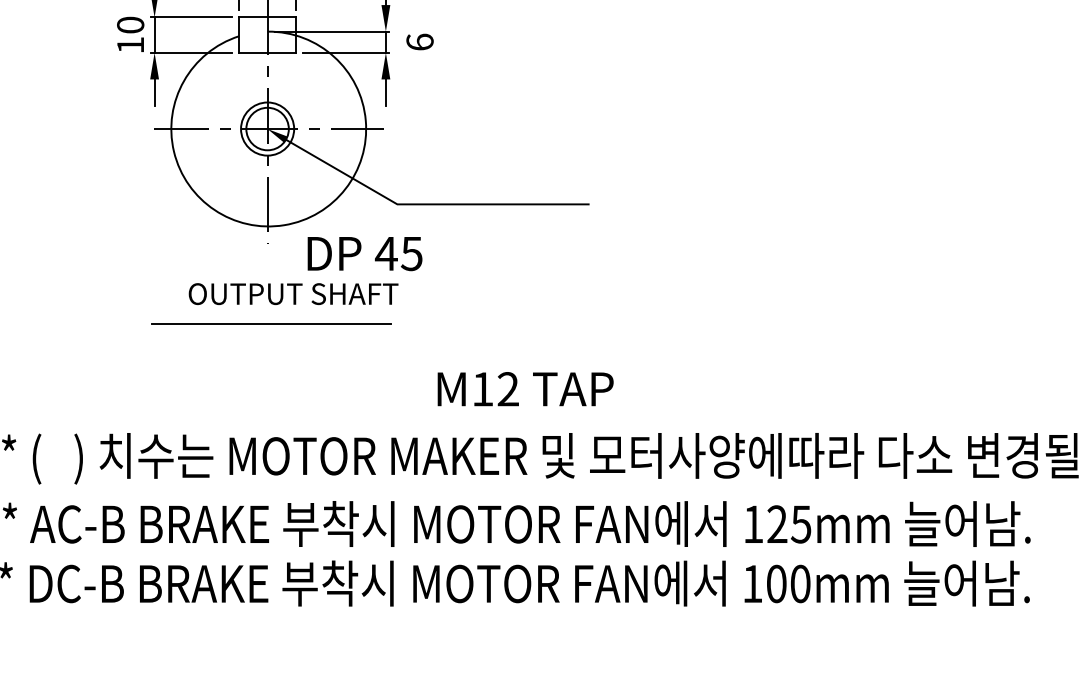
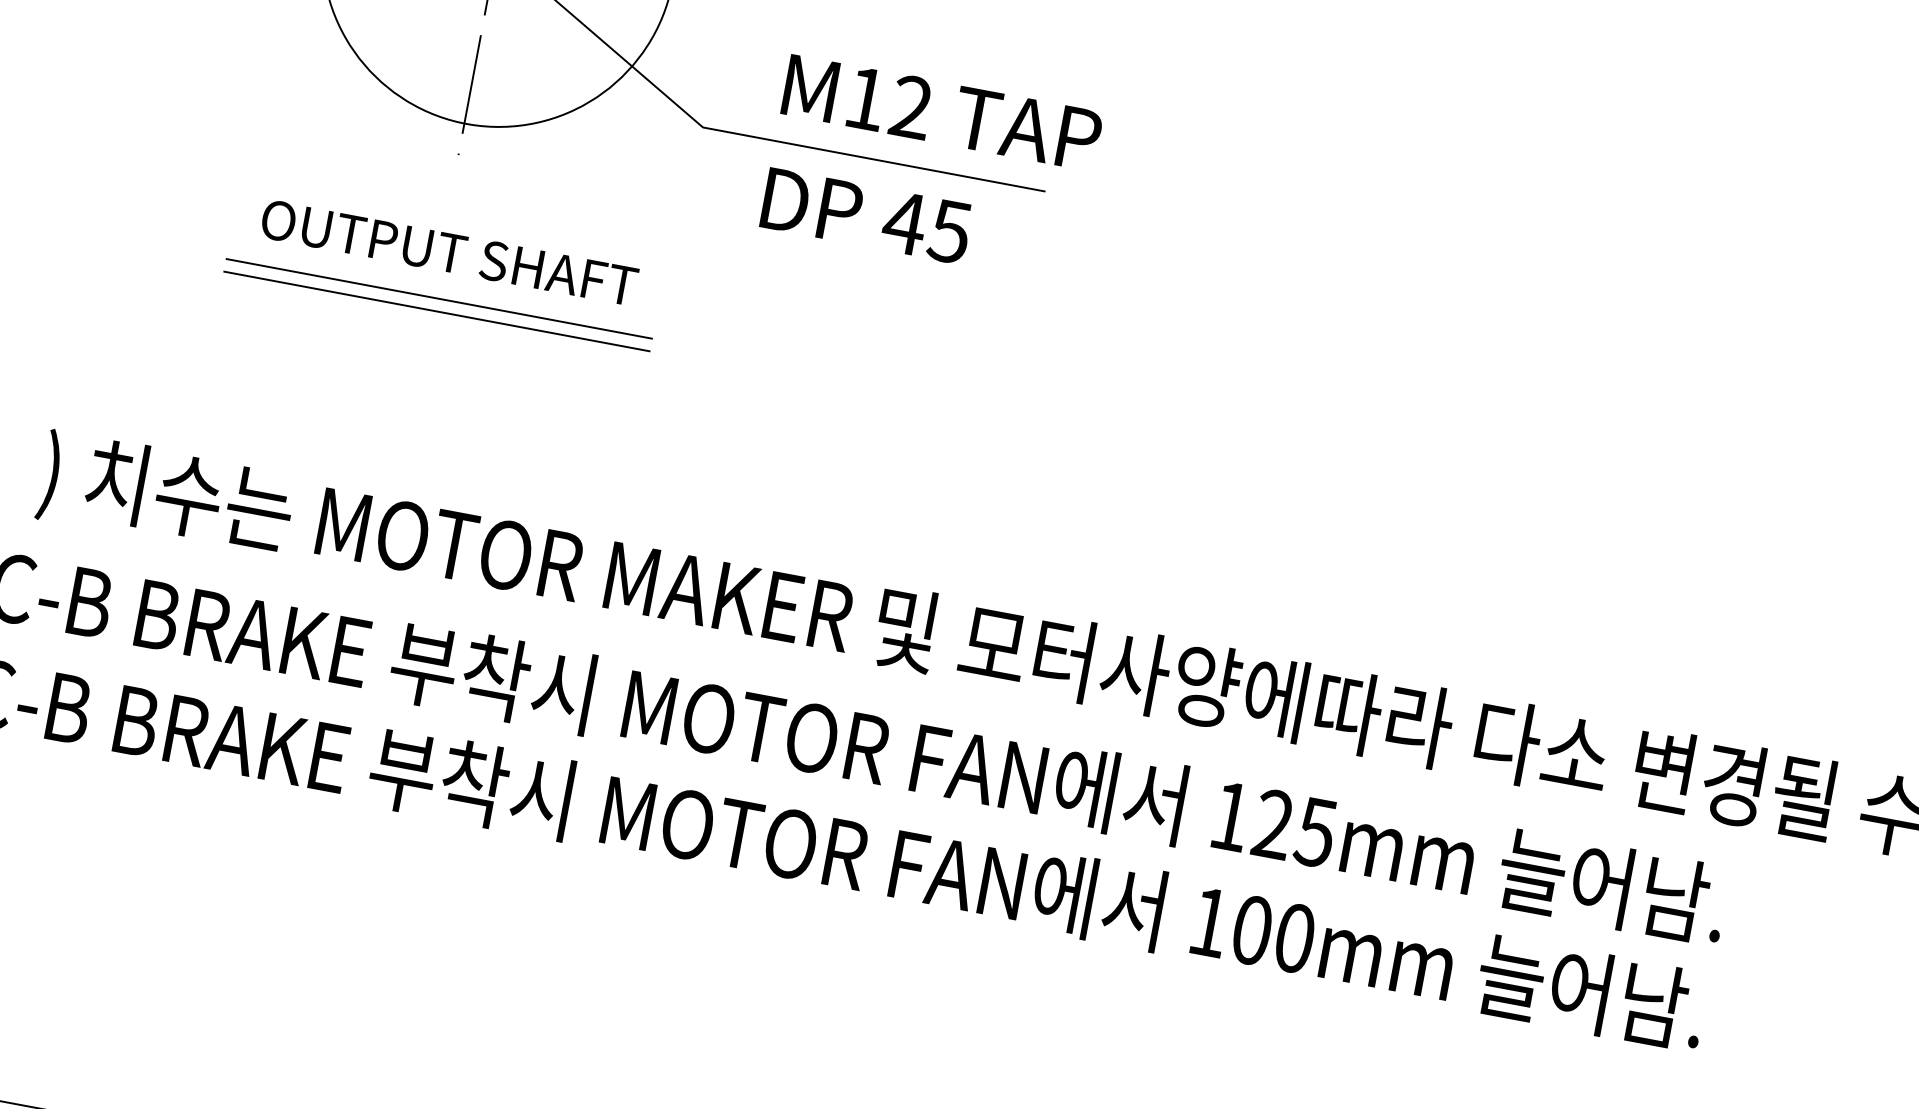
text: (364, 254) -> (865, 217), moved
text: (293, 293) -> (449, 251), moved
line: (271, 331) -> (436, 312), added
text: (525, 389) -> (941, 113), moved

